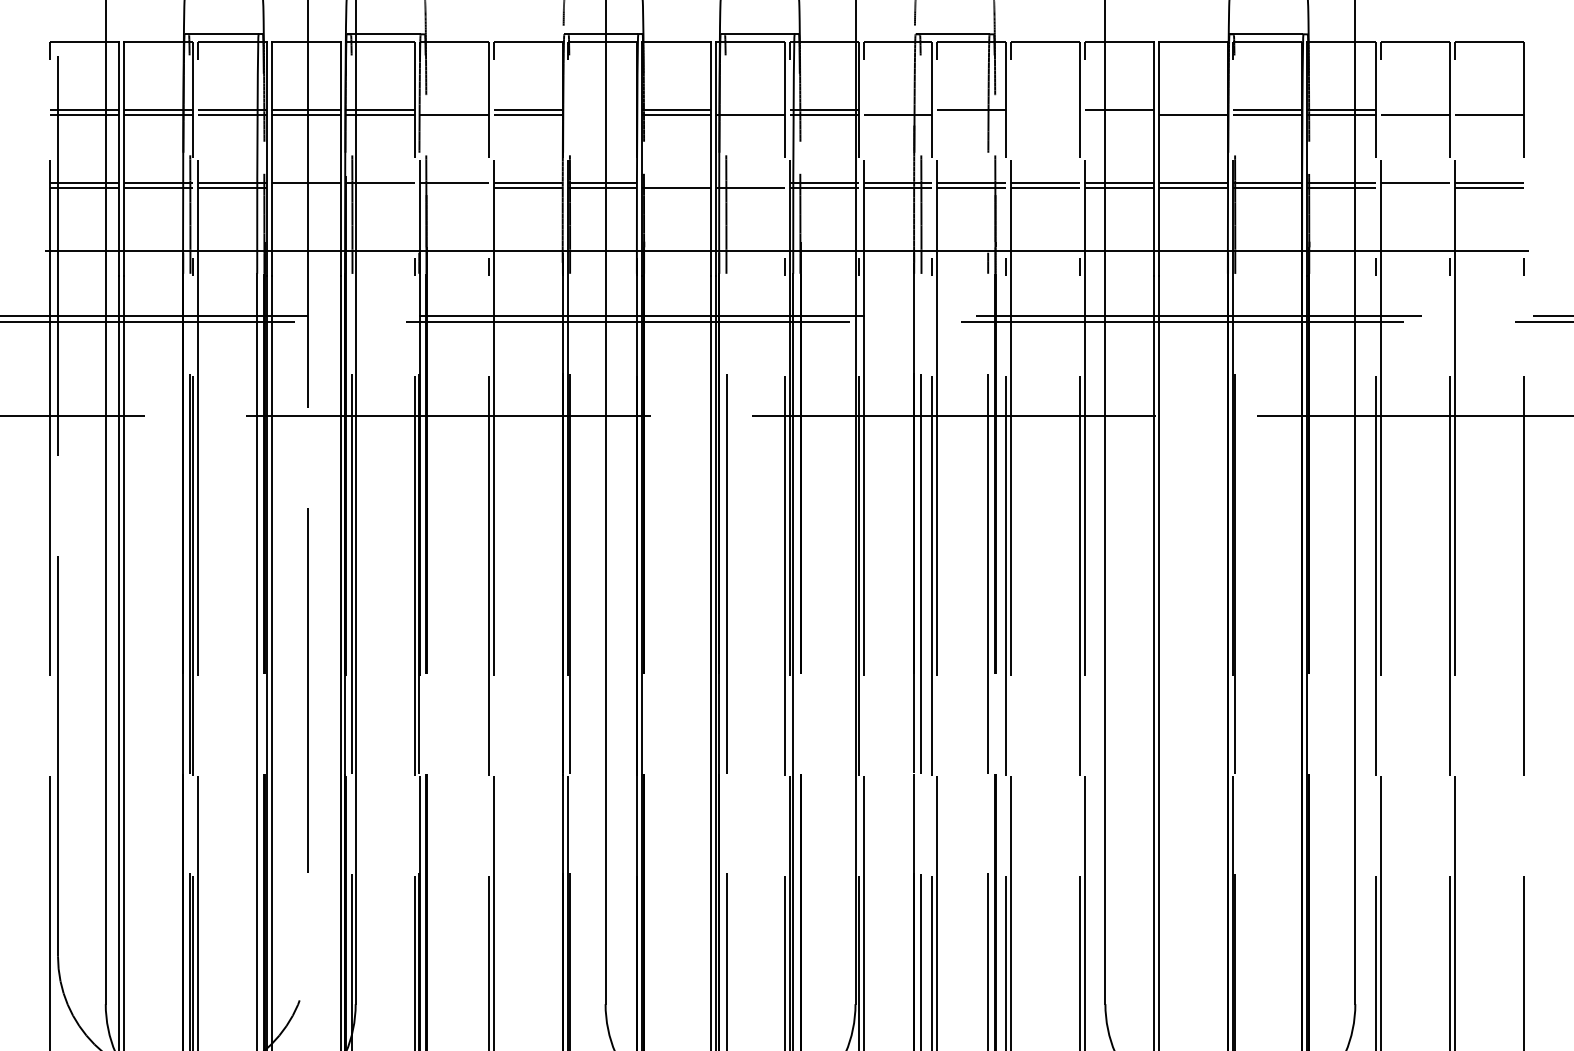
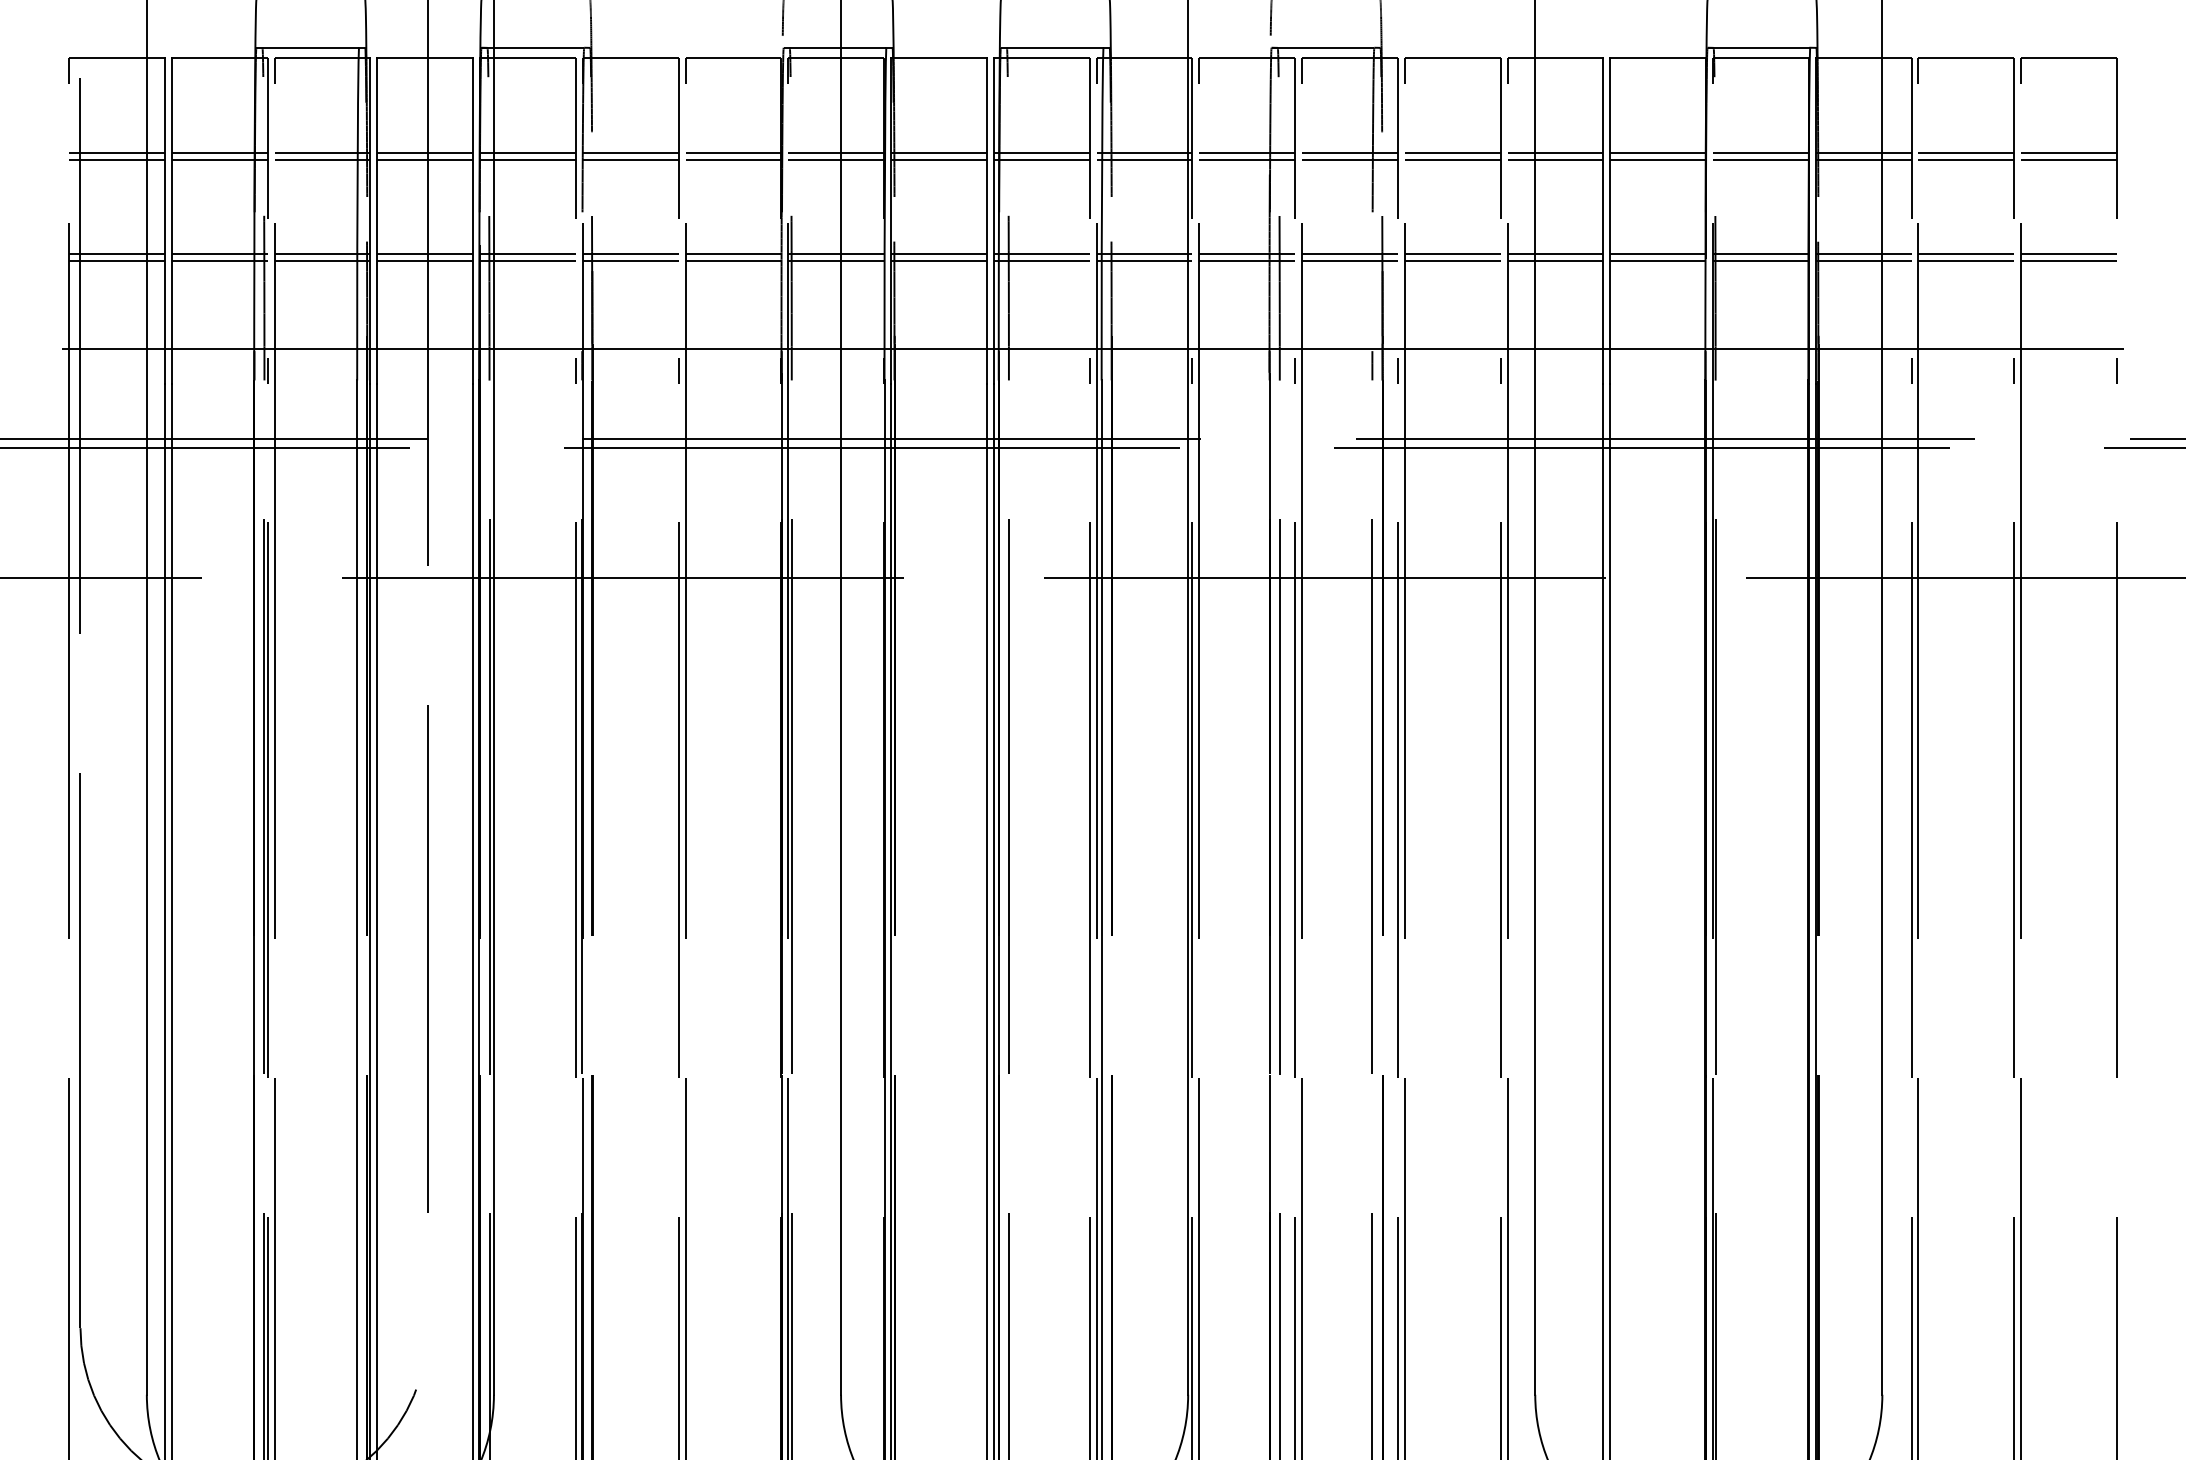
line: (454, 109) -> (630, 152), added
line: (602, 109) -> (836, 152), added
line: (749, 109) -> (1041, 152), added
line: (898, 109) -> (1247, 152), added
line: (1045, 109) -> (1452, 152), added
line: (1194, 109) -> (1658, 152), added
line: (1415, 109) -> (1966, 152), added
line: (1490, 109) -> (2069, 152), added
line: (602, 114) -> (836, 159), added
line: (971, 114) -> (1349, 159), added
line: (1045, 114) -> (1452, 159), added
line: (1120, 114) -> (1555, 159), added
line: (675, 183) -> (938, 254), added
line: (749, 183) -> (1041, 254), added
line: (306, 188) -> (425, 261), added
line: (379, 188) -> (527, 261), added
line: (454, 188) -> (630, 261), added
line: (1415, 188) -> (1966, 261), added

